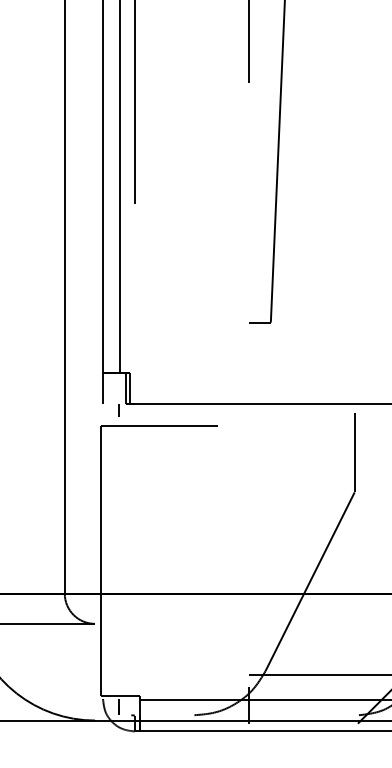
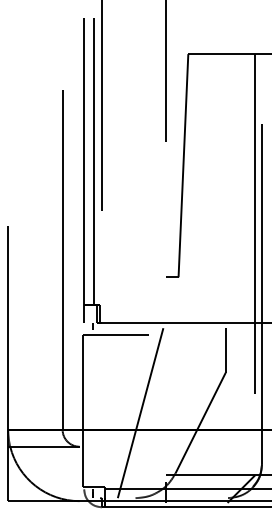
line: (203, 564) -> (140, 413), added

